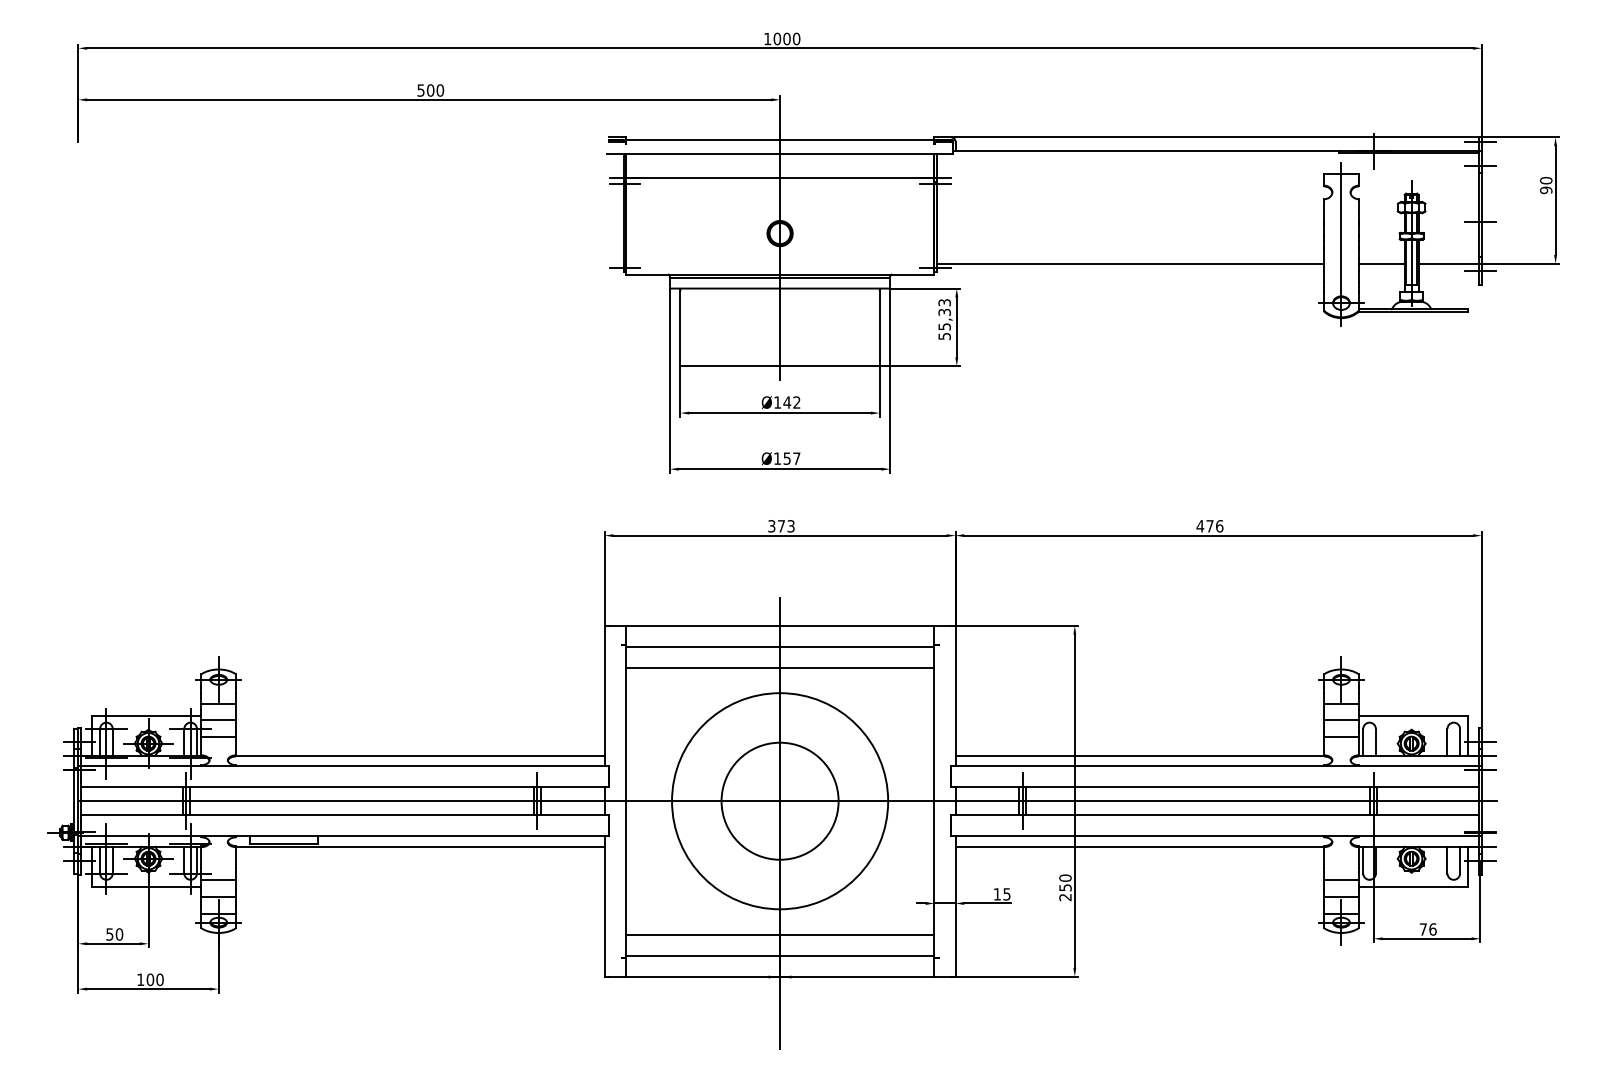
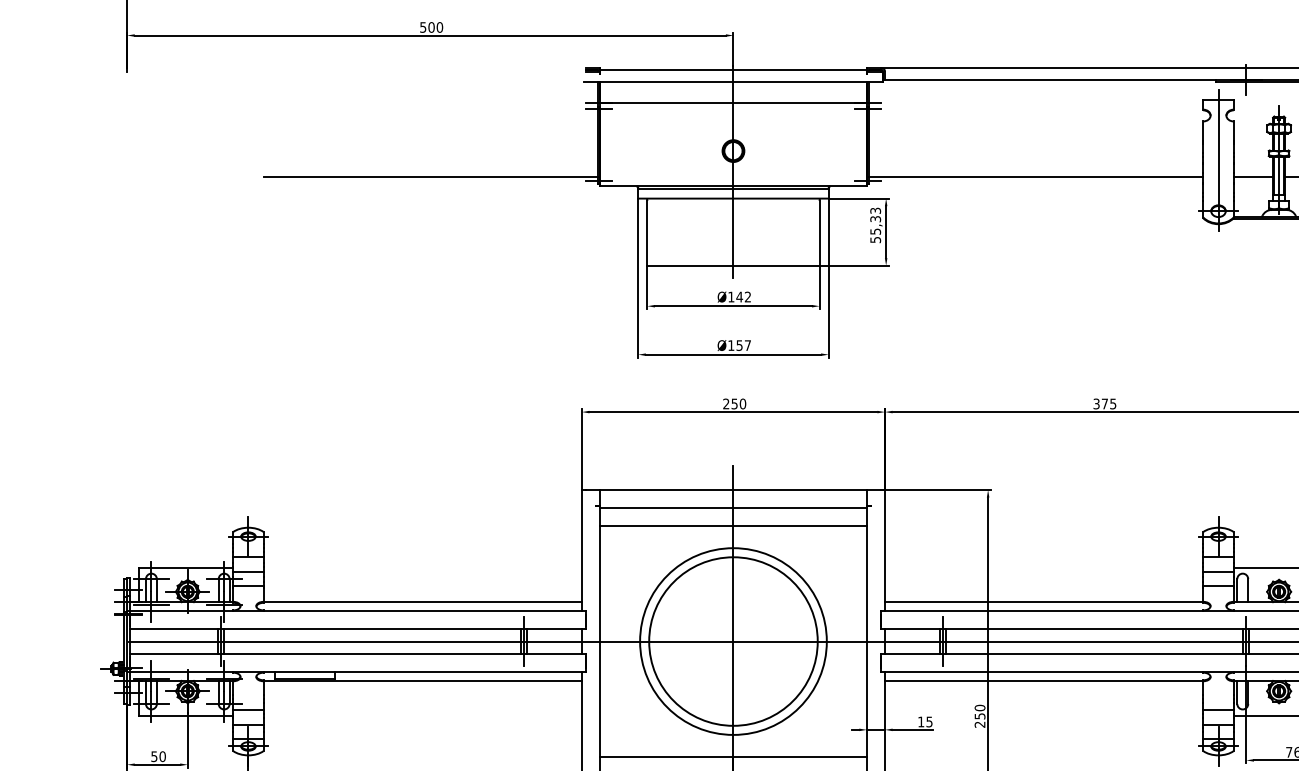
line: (429, 263) -> (430, 176), added
text: (781, 526) -> (734, 404), 373 -> 250
text: (1209, 526) -> (1104, 404), 476 -> 375
circle: (779, 800) -> (732, 640), size x1.67

